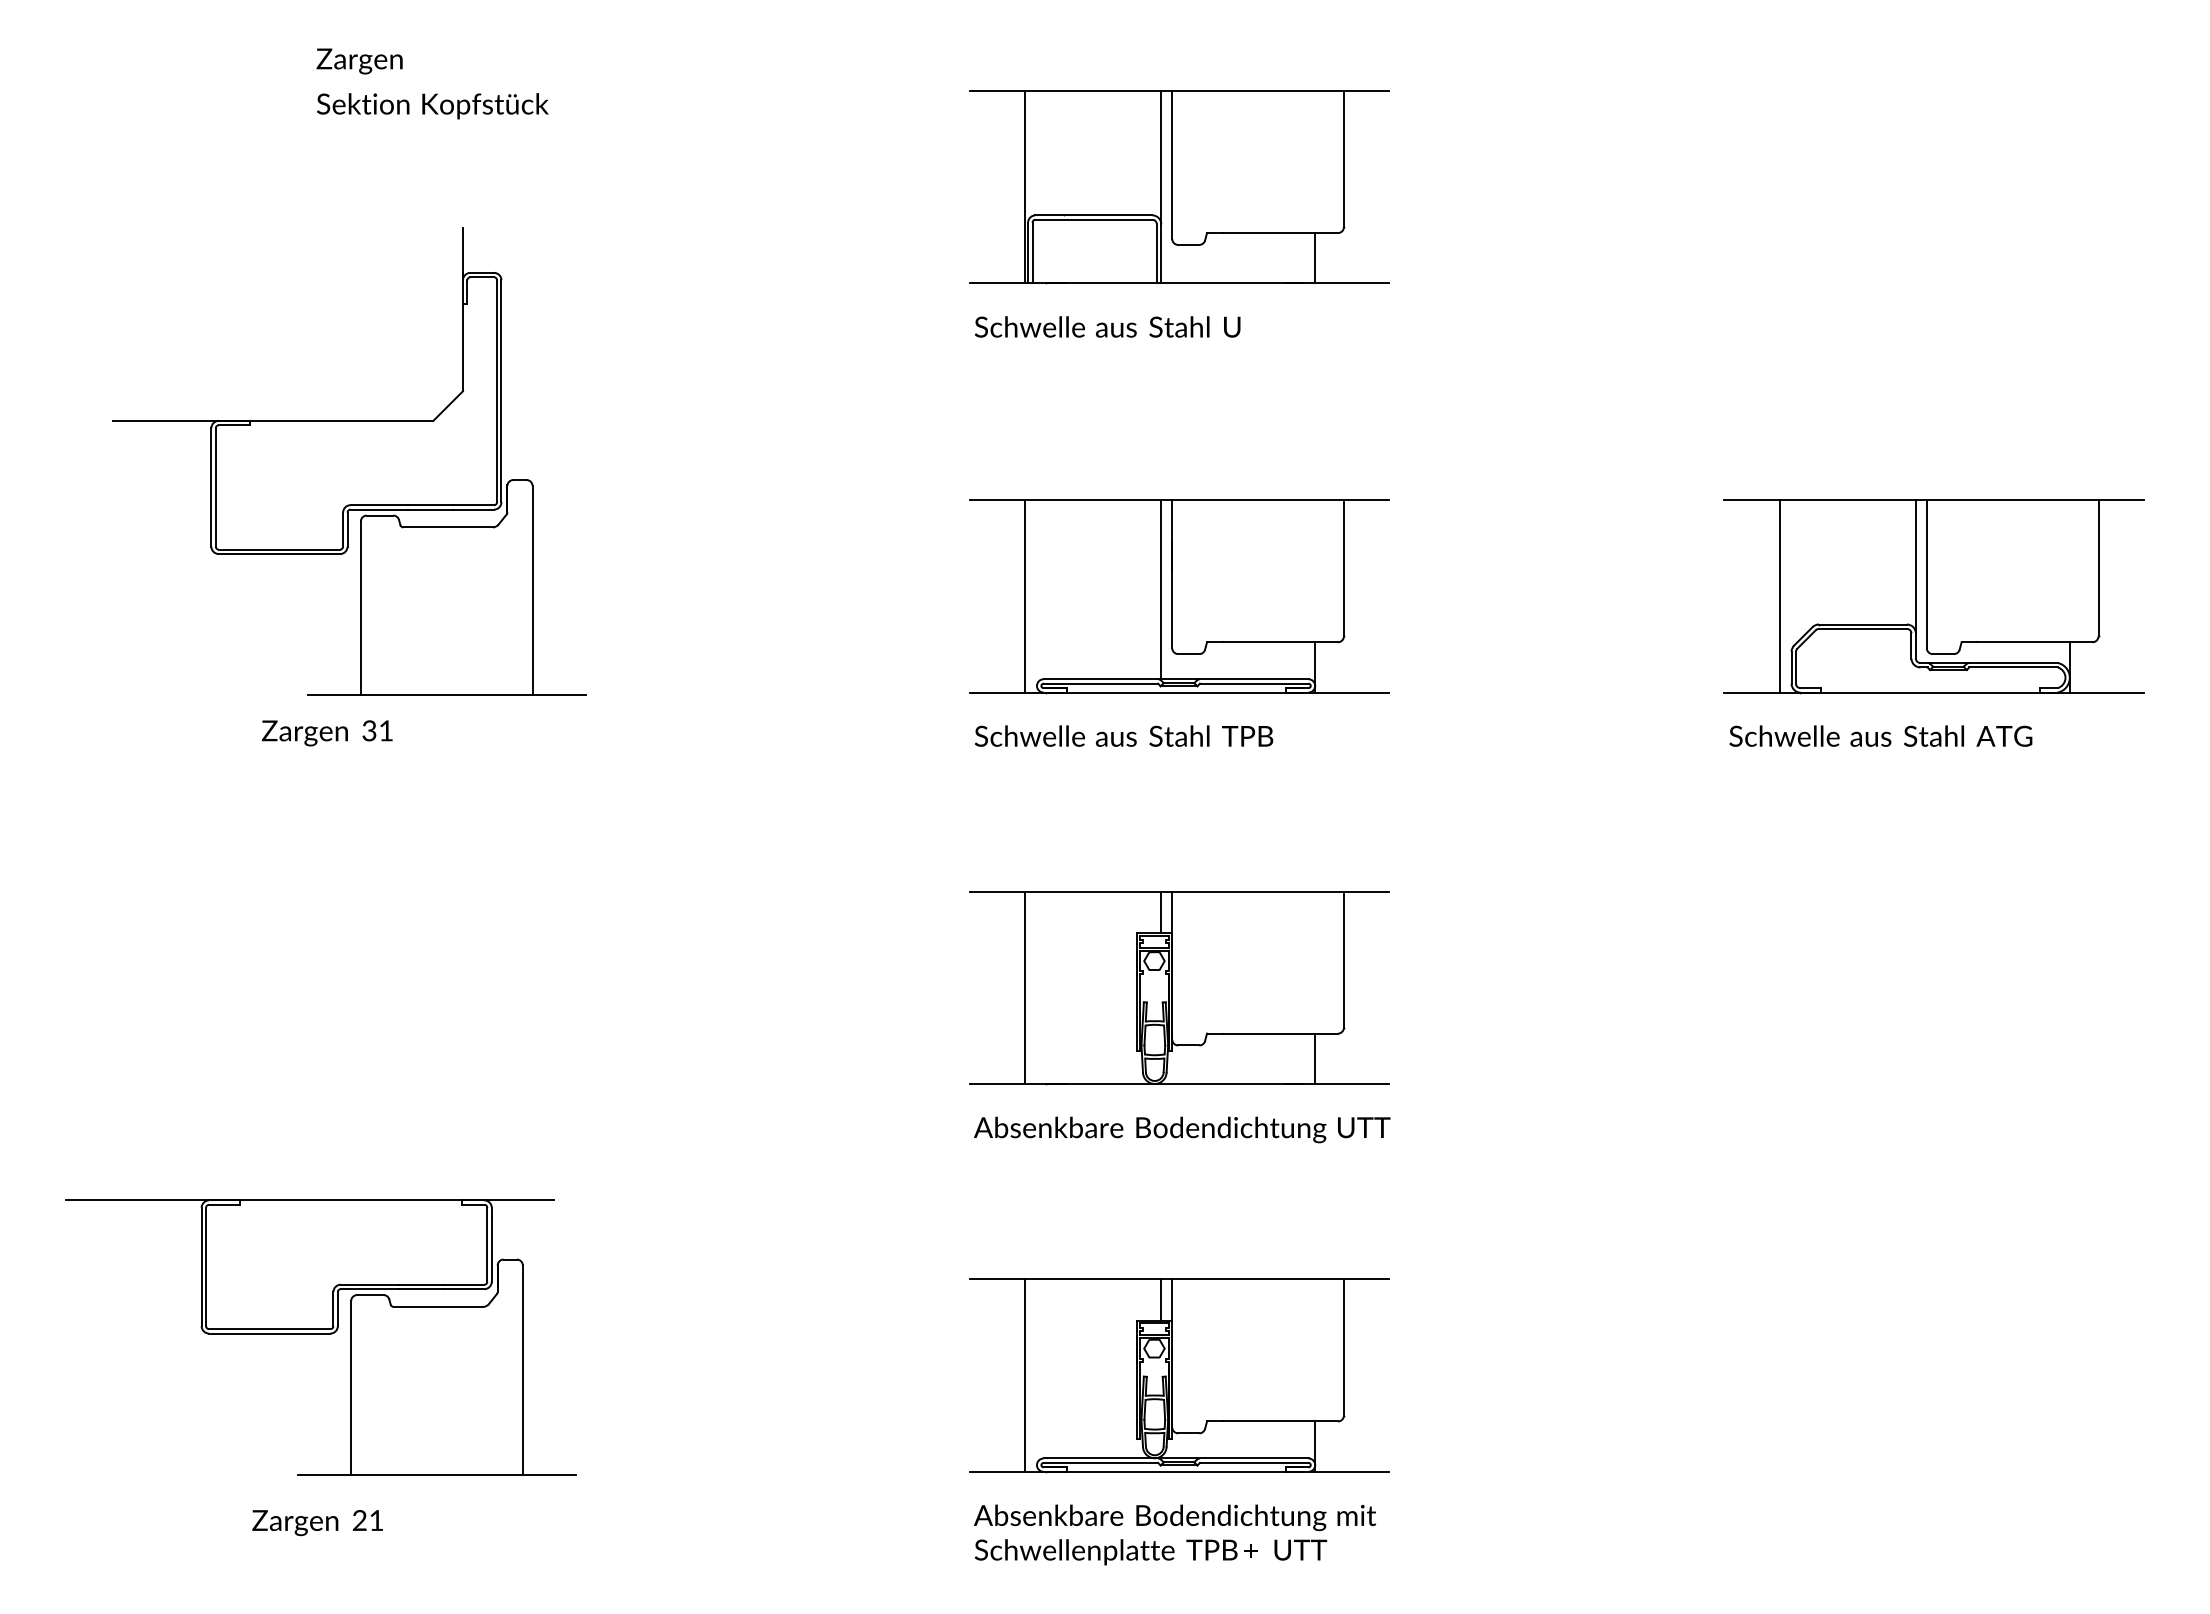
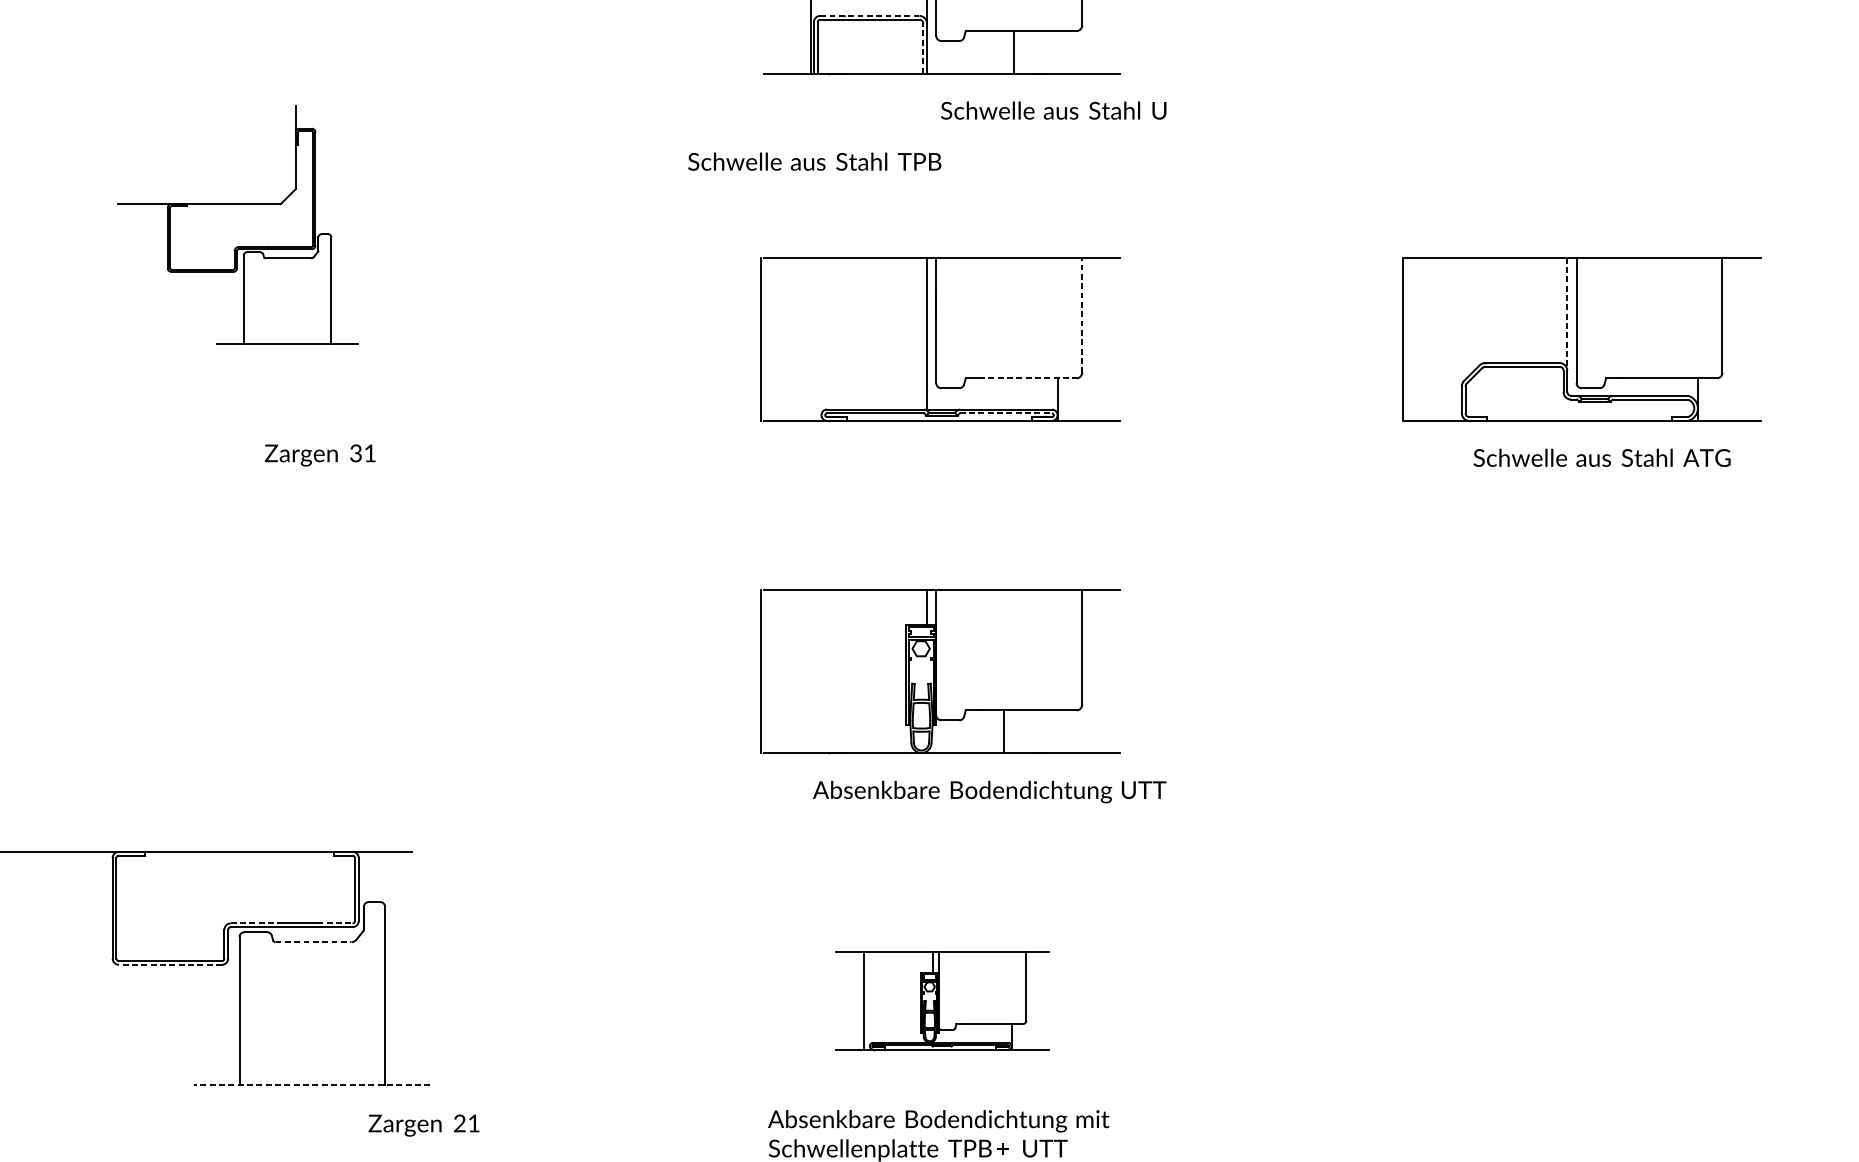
line: (1093, 215) -> (869, 16), solid -> dashed
line: (1156, 253) -> (922, 48), solid -> dashed
line: (1315, 258) -> (1014, 52), moved
text: (1107, 326) -> (1053, 110), moved
part: (349, 461) -> (238, 224), size x0.6
line: (1915, 566) -> (1567, 313), solid -> dashed
line: (1343, 567) -> (1081, 314), solid -> dashed
line: (1025, 596) -> (760, 339), moved
line: (1779, 596) -> (1403, 339), moved
line: (1280, 642) -> (1028, 378), solid -> dashed
line: (1254, 683) -> (1006, 413), solid -> dashed
text: (327, 733) -> (320, 455), moved
text: (1123, 735) -> (814, 161), moved
text: (1880, 735) -> (1601, 457), moved
line: (1025, 987) -> (761, 671), moved
line: (1315, 1058) -> (1004, 731), moved
text: (1182, 1129) -> (989, 791), moved
line: (369, 1284) -> (255, 923), solid -> dashed
line: (463, 1284) -> (334, 923), solid -> dashed
line: (438, 1306) -> (313, 941), solid -> dashed
line: (269, 1333) -> (170, 964), solid -> dashed
part: (1179, 1375) -> (942, 1000), size x0.6
line: (436, 1474) -> (311, 1084), solid -> dashed
text: (317, 1523) -> (423, 1126), moved

